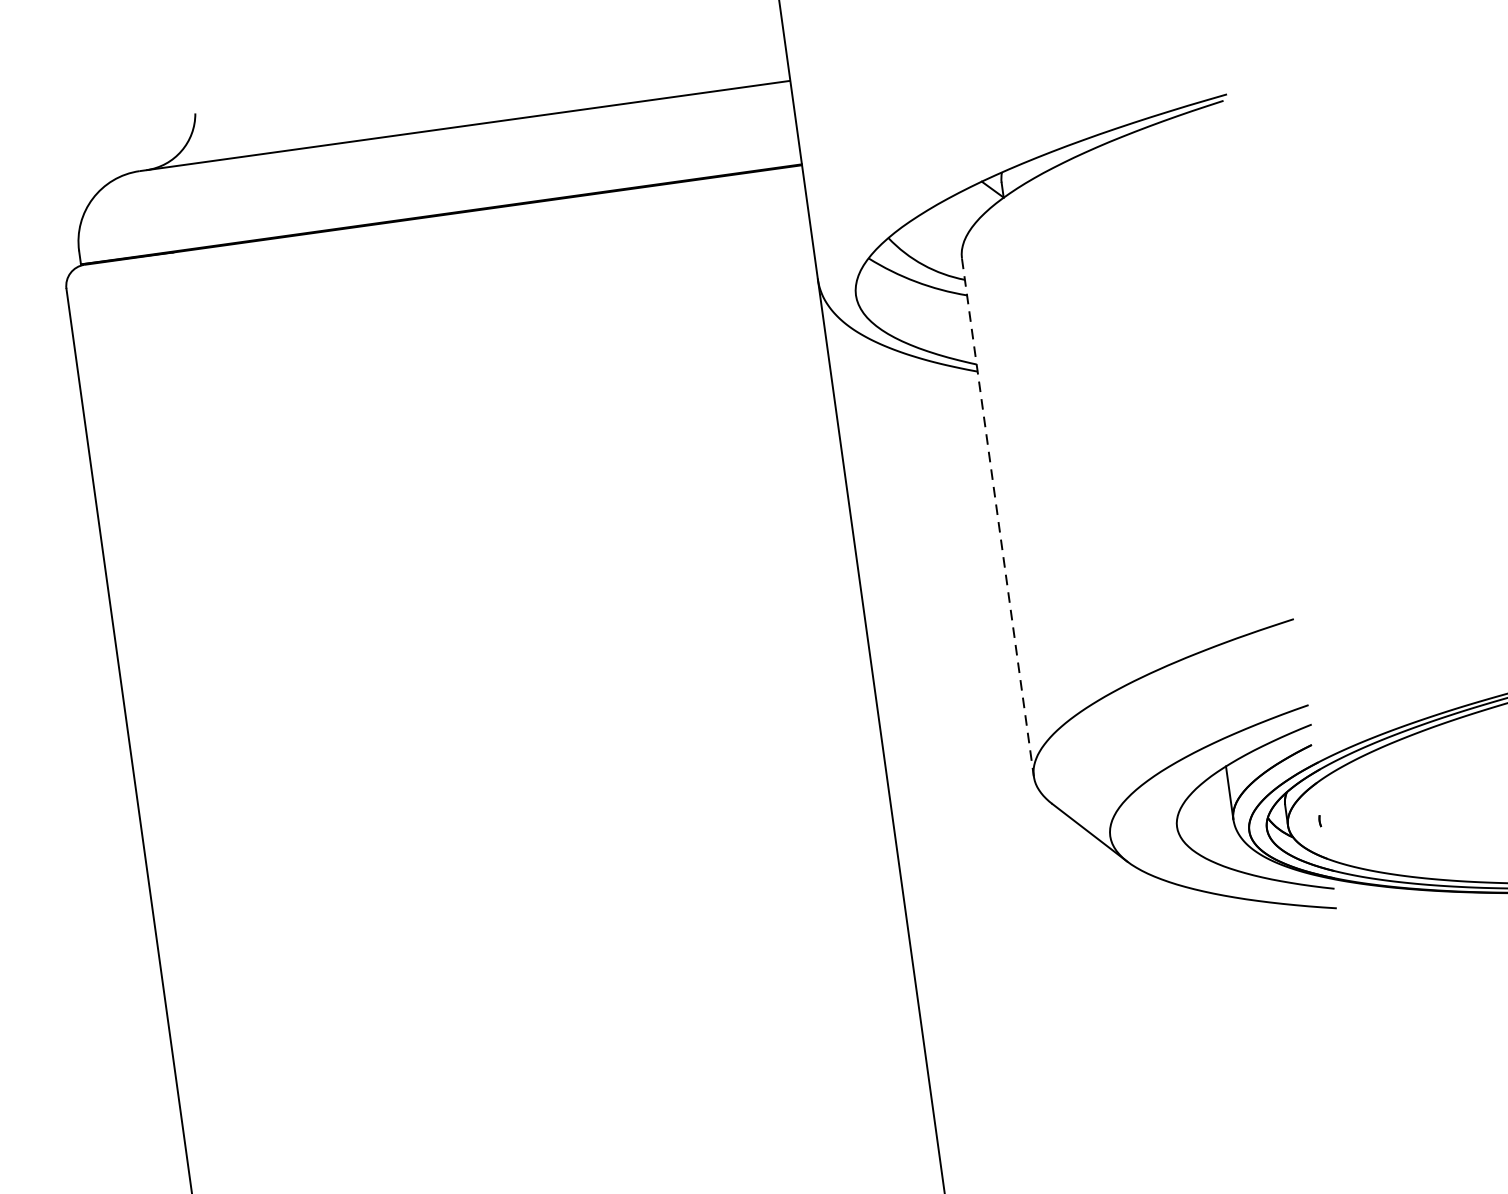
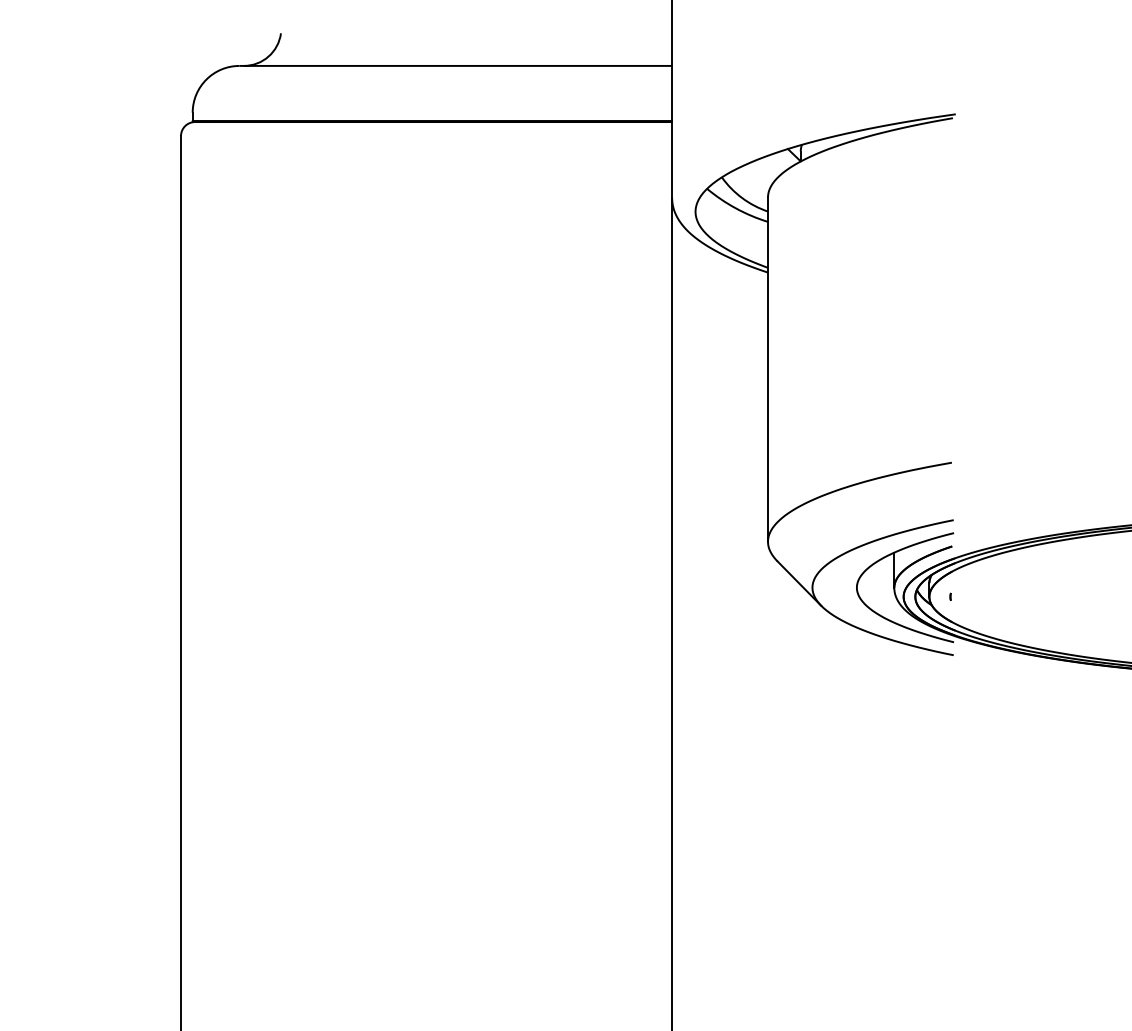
line: (998, 518) -> (768, 370), dashed -> solid

